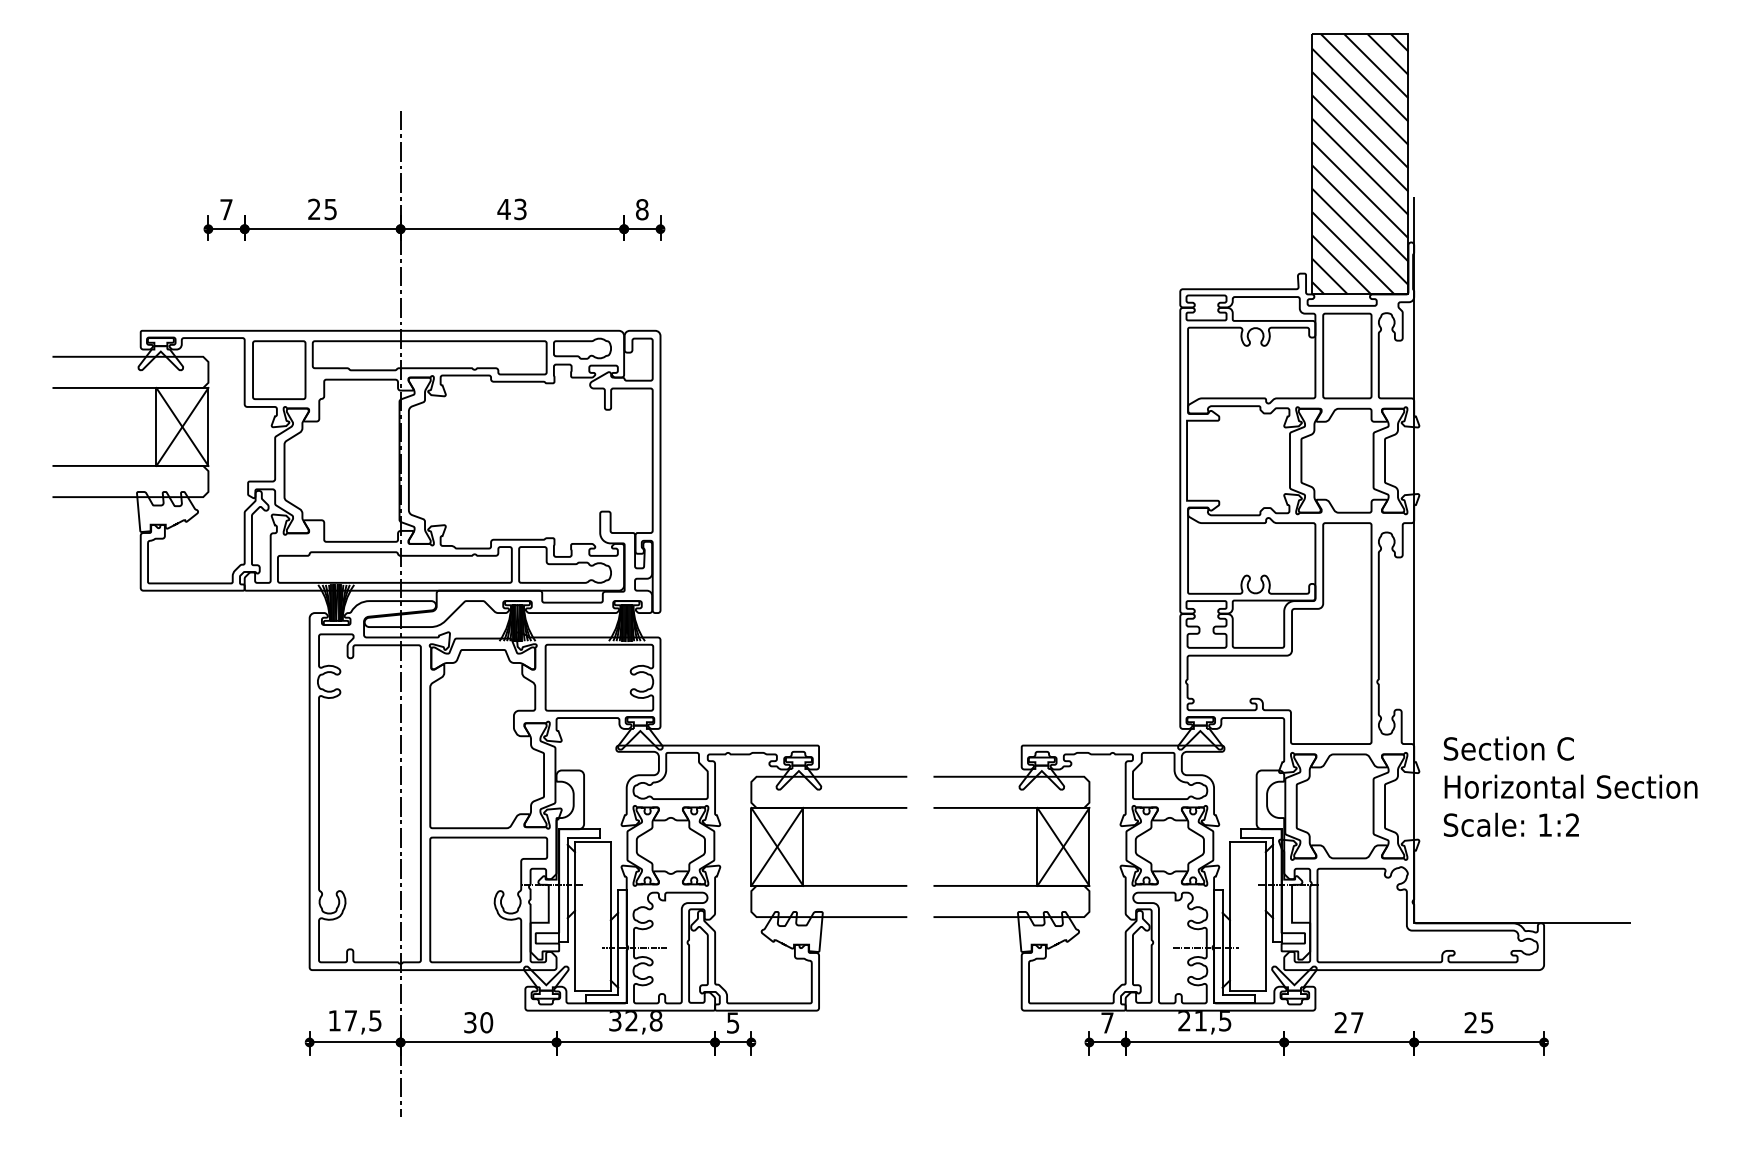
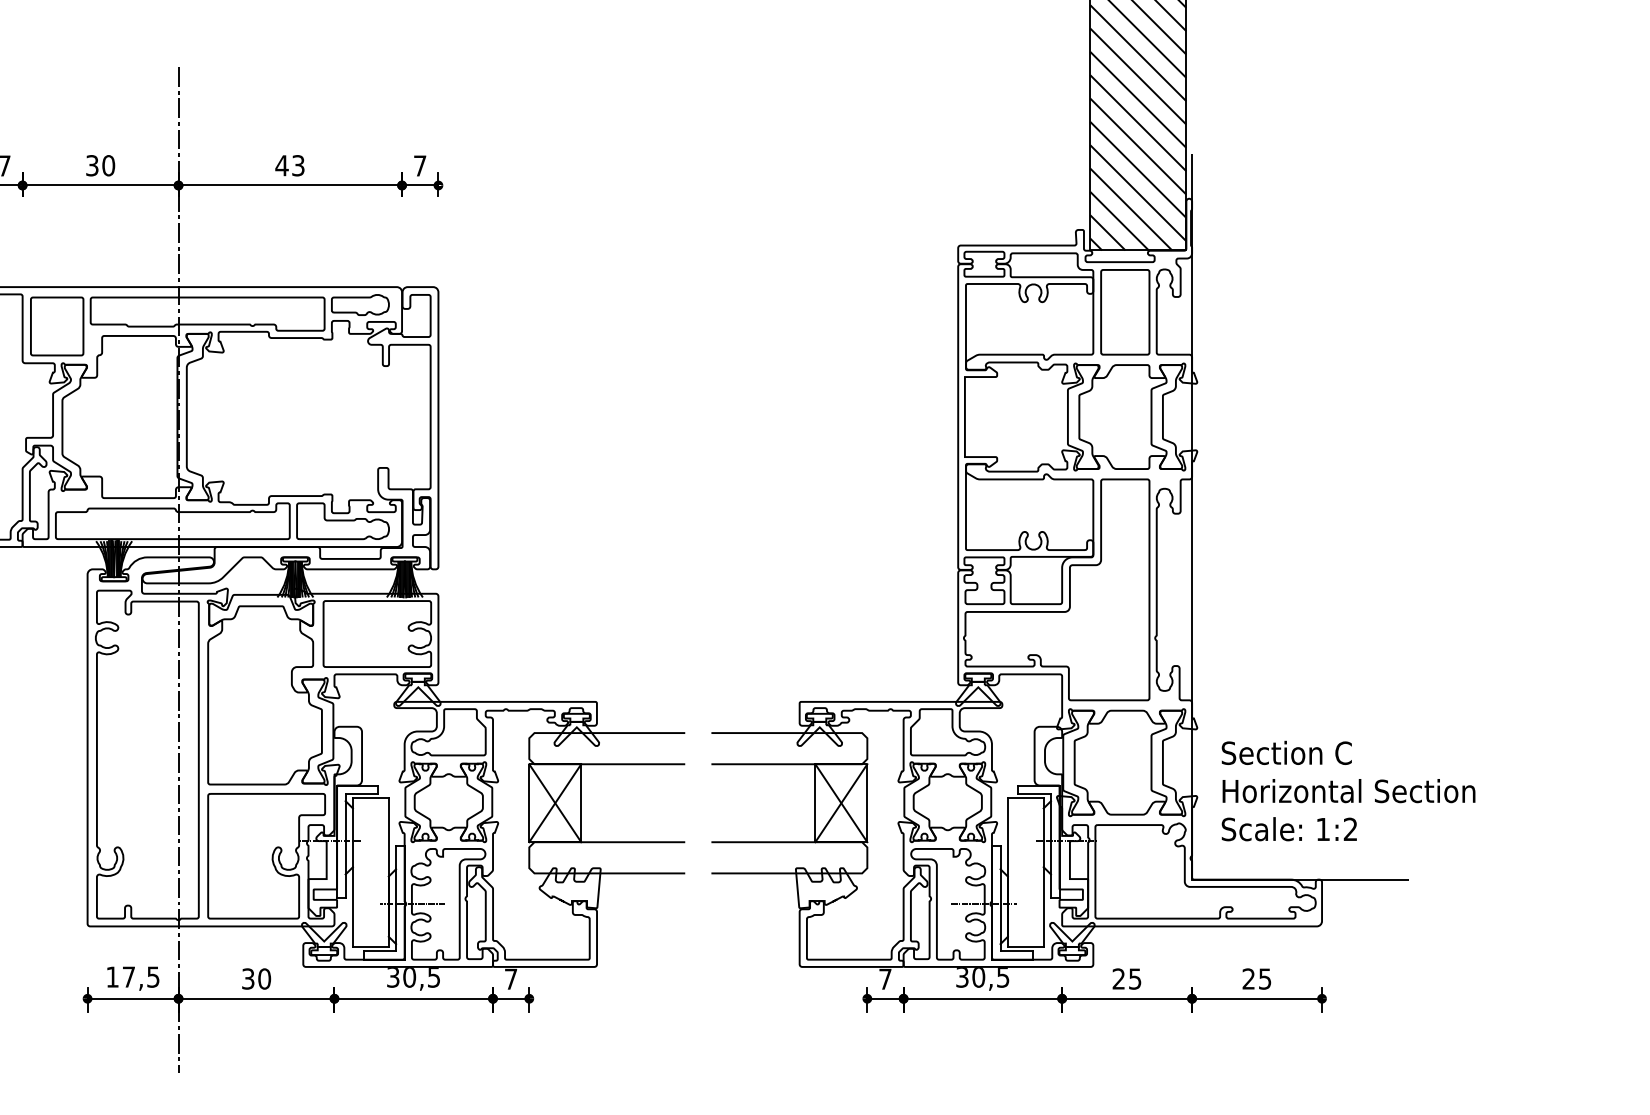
text: (322, 209) -> (100, 165), 25 -> 30
text: (642, 209) -> (420, 165), 8 -> 7
text: (1570, 786) -> (1348, 790), moved
text: (643, 1021) -> (421, 977), 32,8 -> 30,5
text: (1192, 1021) -> (970, 977), 21,5 -> 30,5
text: (733, 1022) -> (511, 978), 5 -> 7
text: (1357, 1022) -> (1135, 978), 27 -> 25

